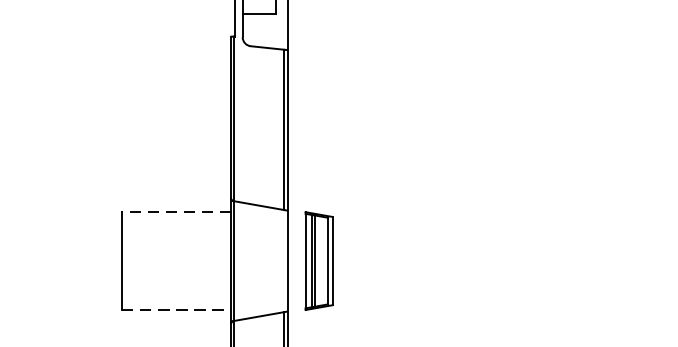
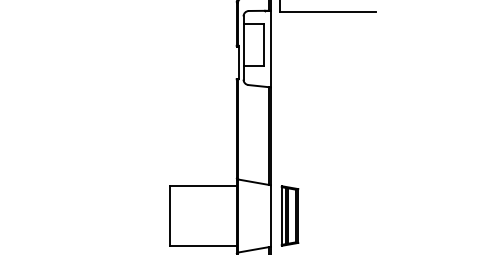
line: (175, 211) -> (202, 185), dashed -> solid
line: (177, 311) -> (203, 246), dashed -> solid

